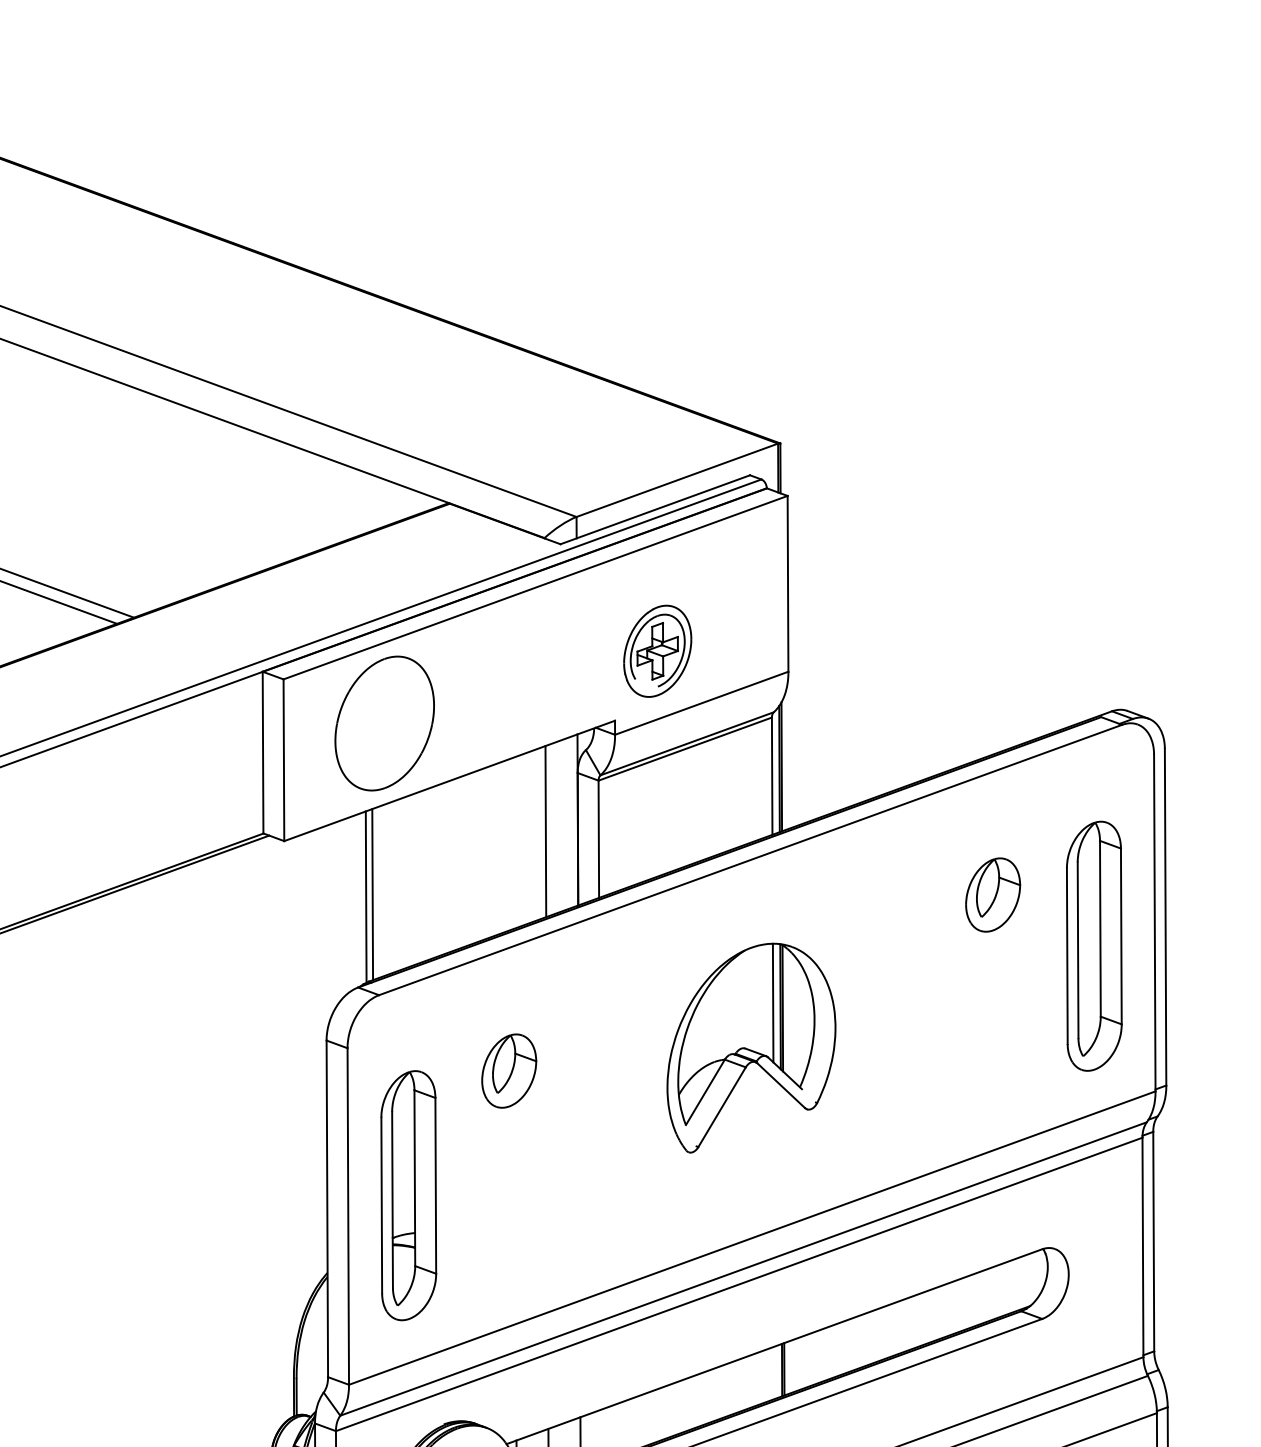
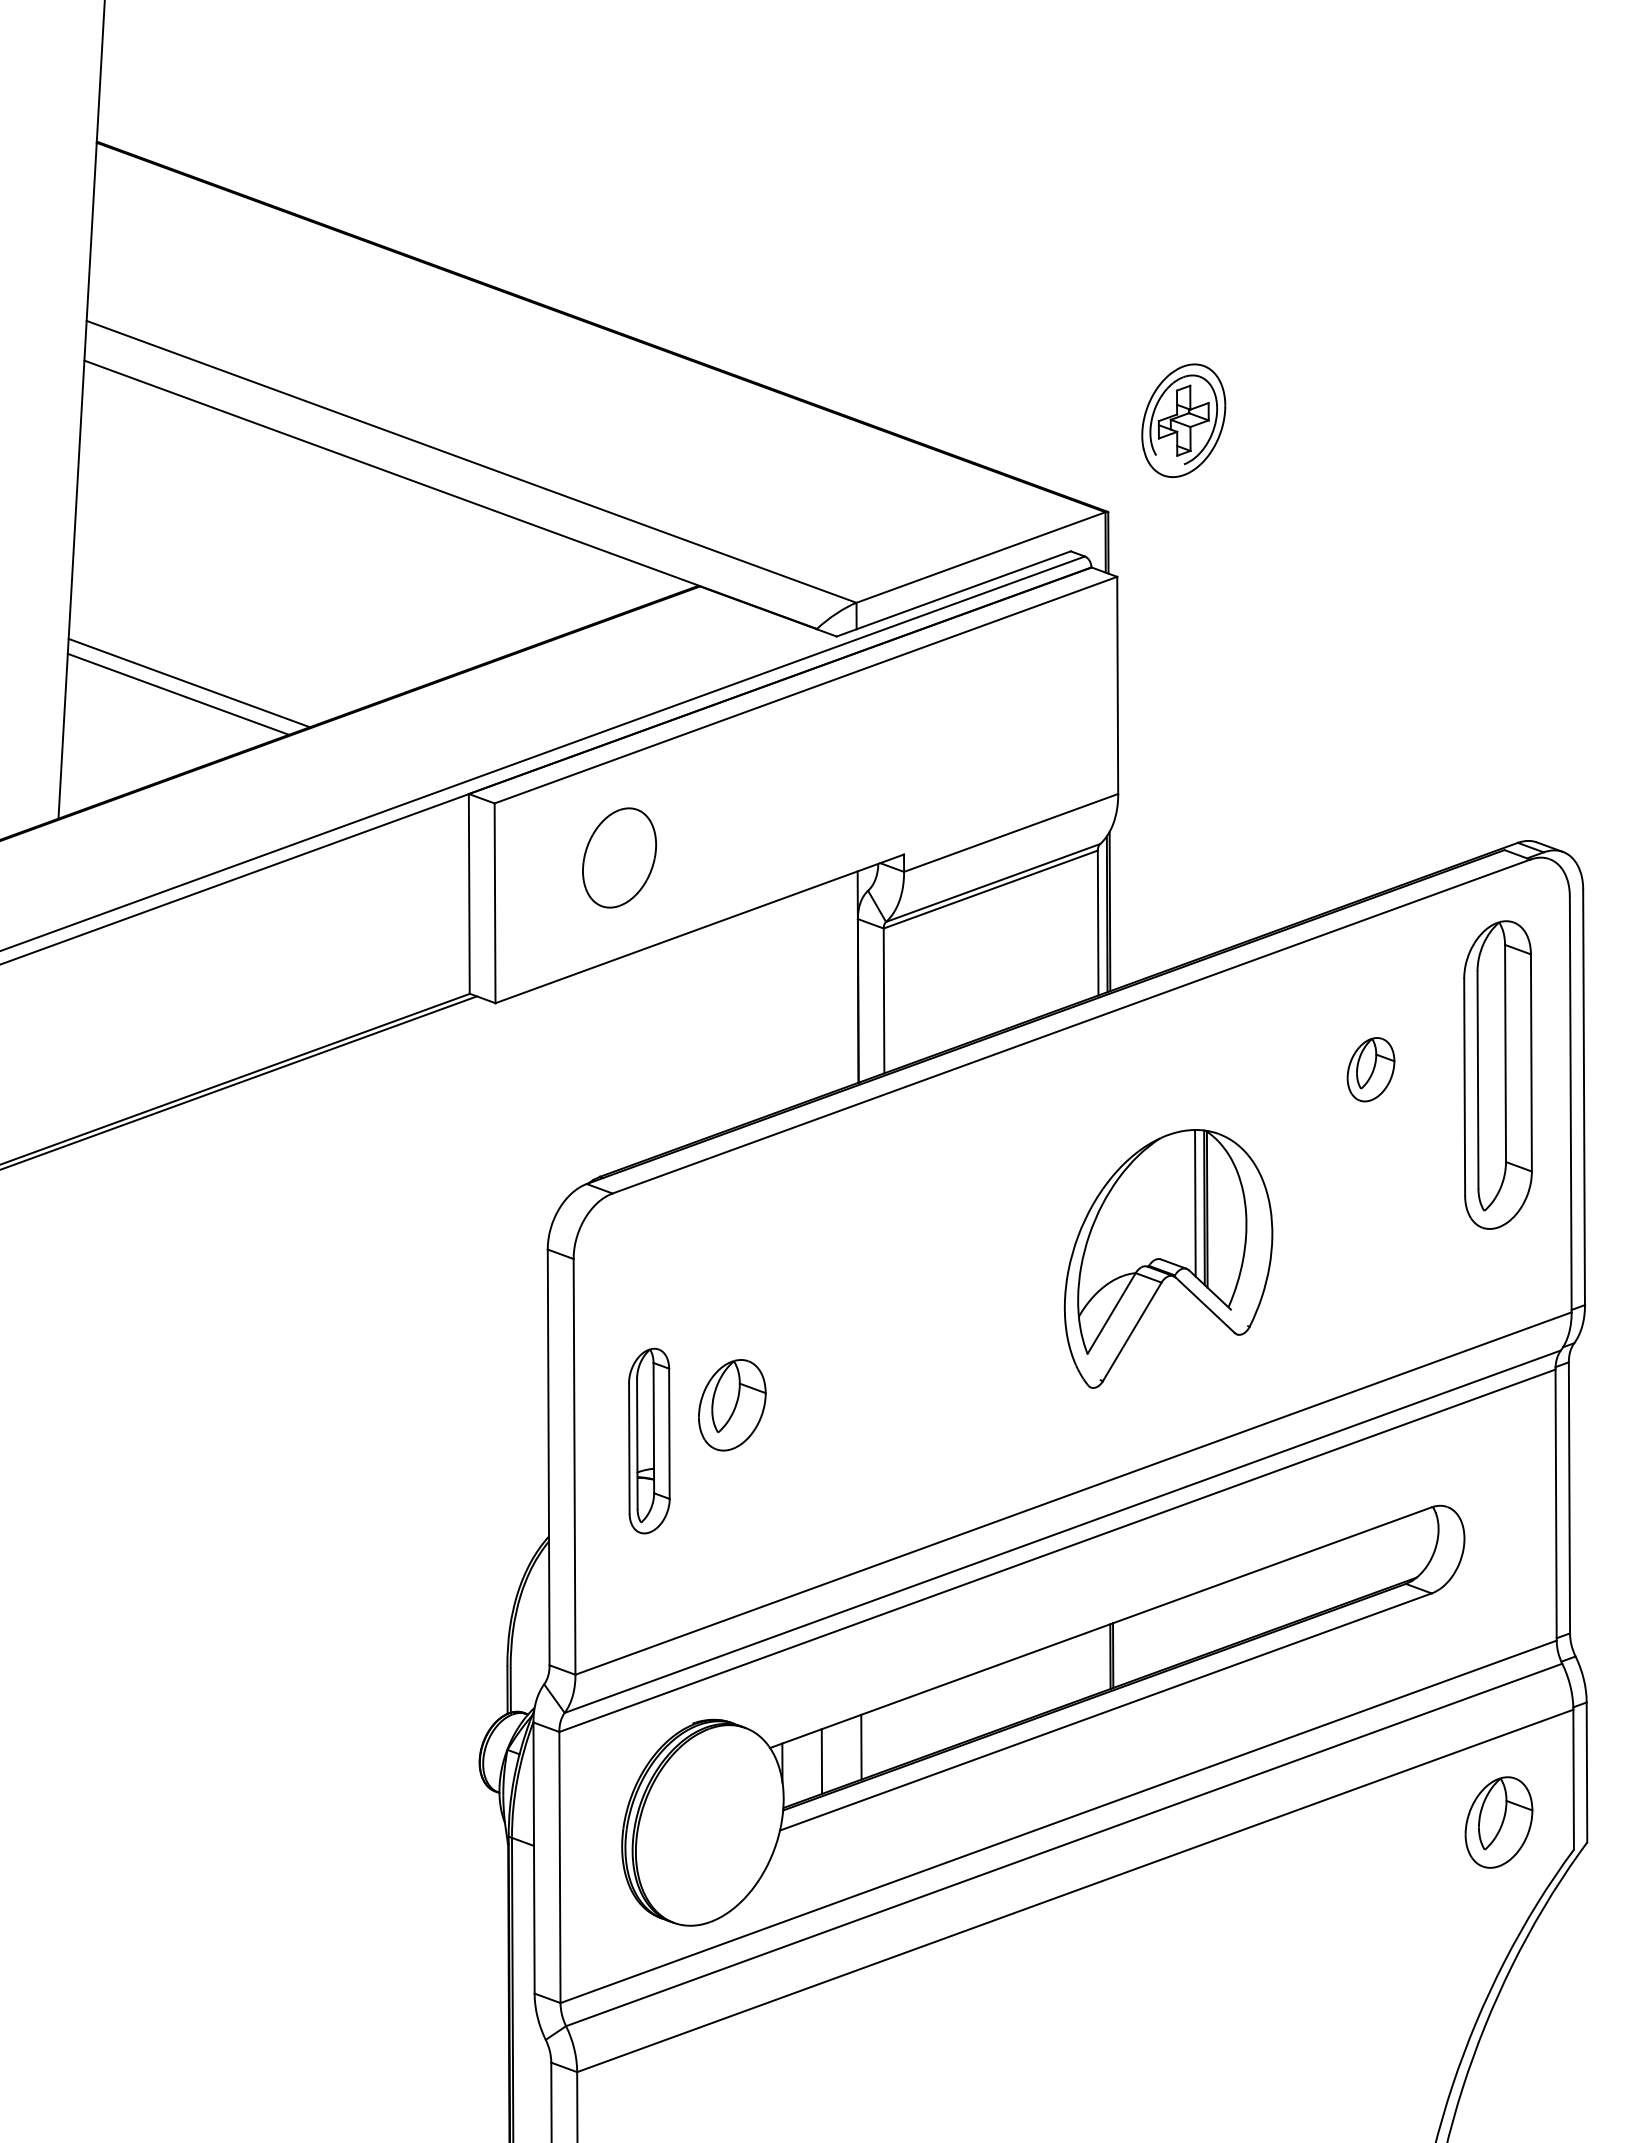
part: (657, 651) -> (1183, 420), moved
part: (384, 723) -> (619, 857), size x0.6
line: (545, 831) -> (818, 991), removed
line: (372, 893) -> (604, 1068), removed
part: (992, 894) -> (1370, 1069), size x0.7
line: (366, 897) -> (596, 1072), removed
part: (1093, 945) -> (1497, 1074), moved
part: (751, 1047) -> (1168, 1258), moved
part: (509, 1071) -> (732, 1405), moved
part: (408, 1195) -> (649, 1440), size x0.6

